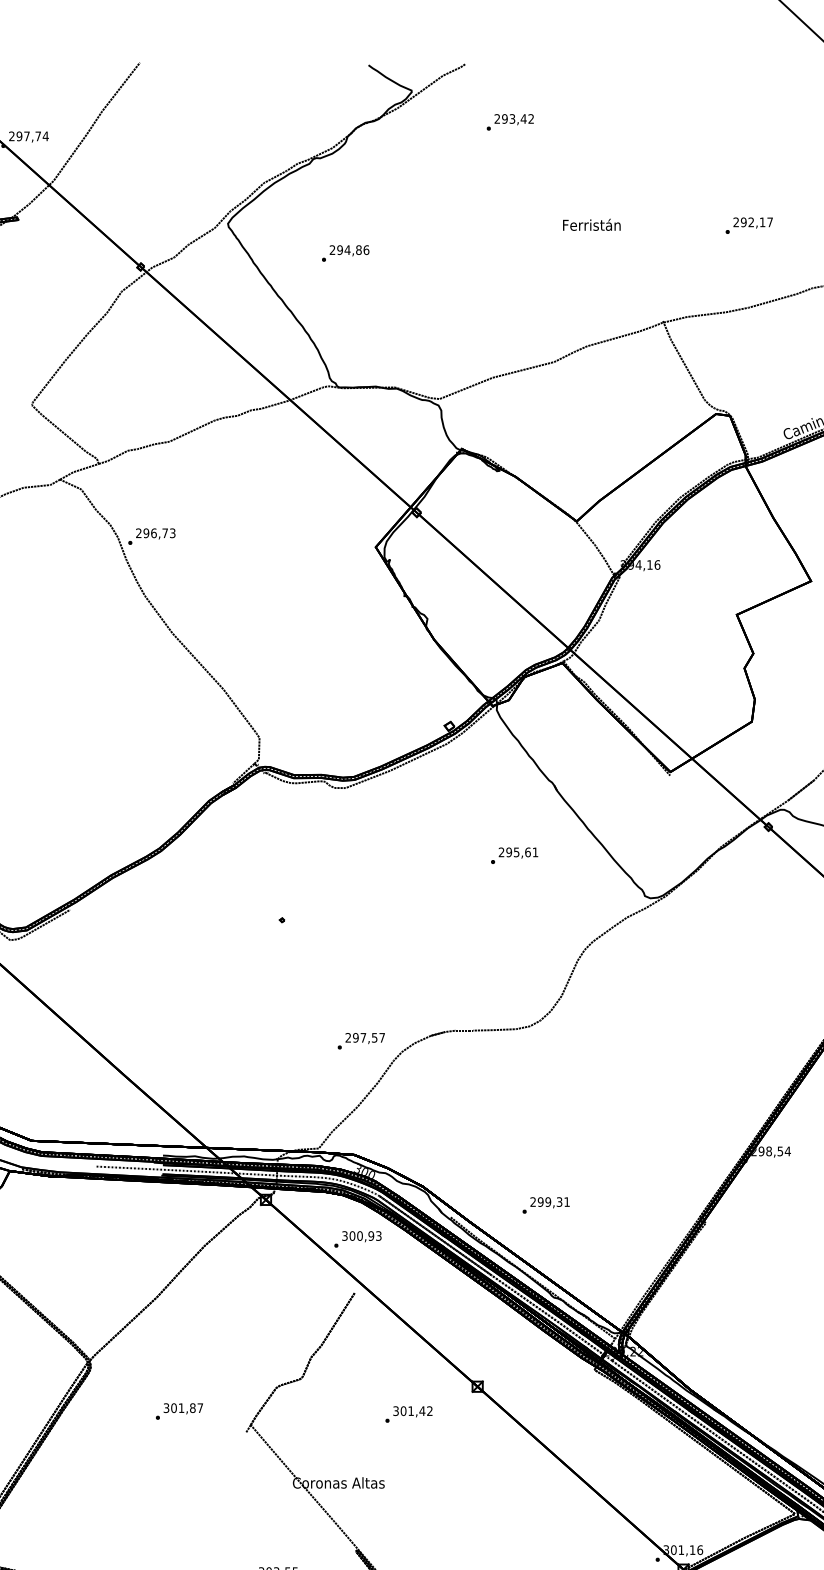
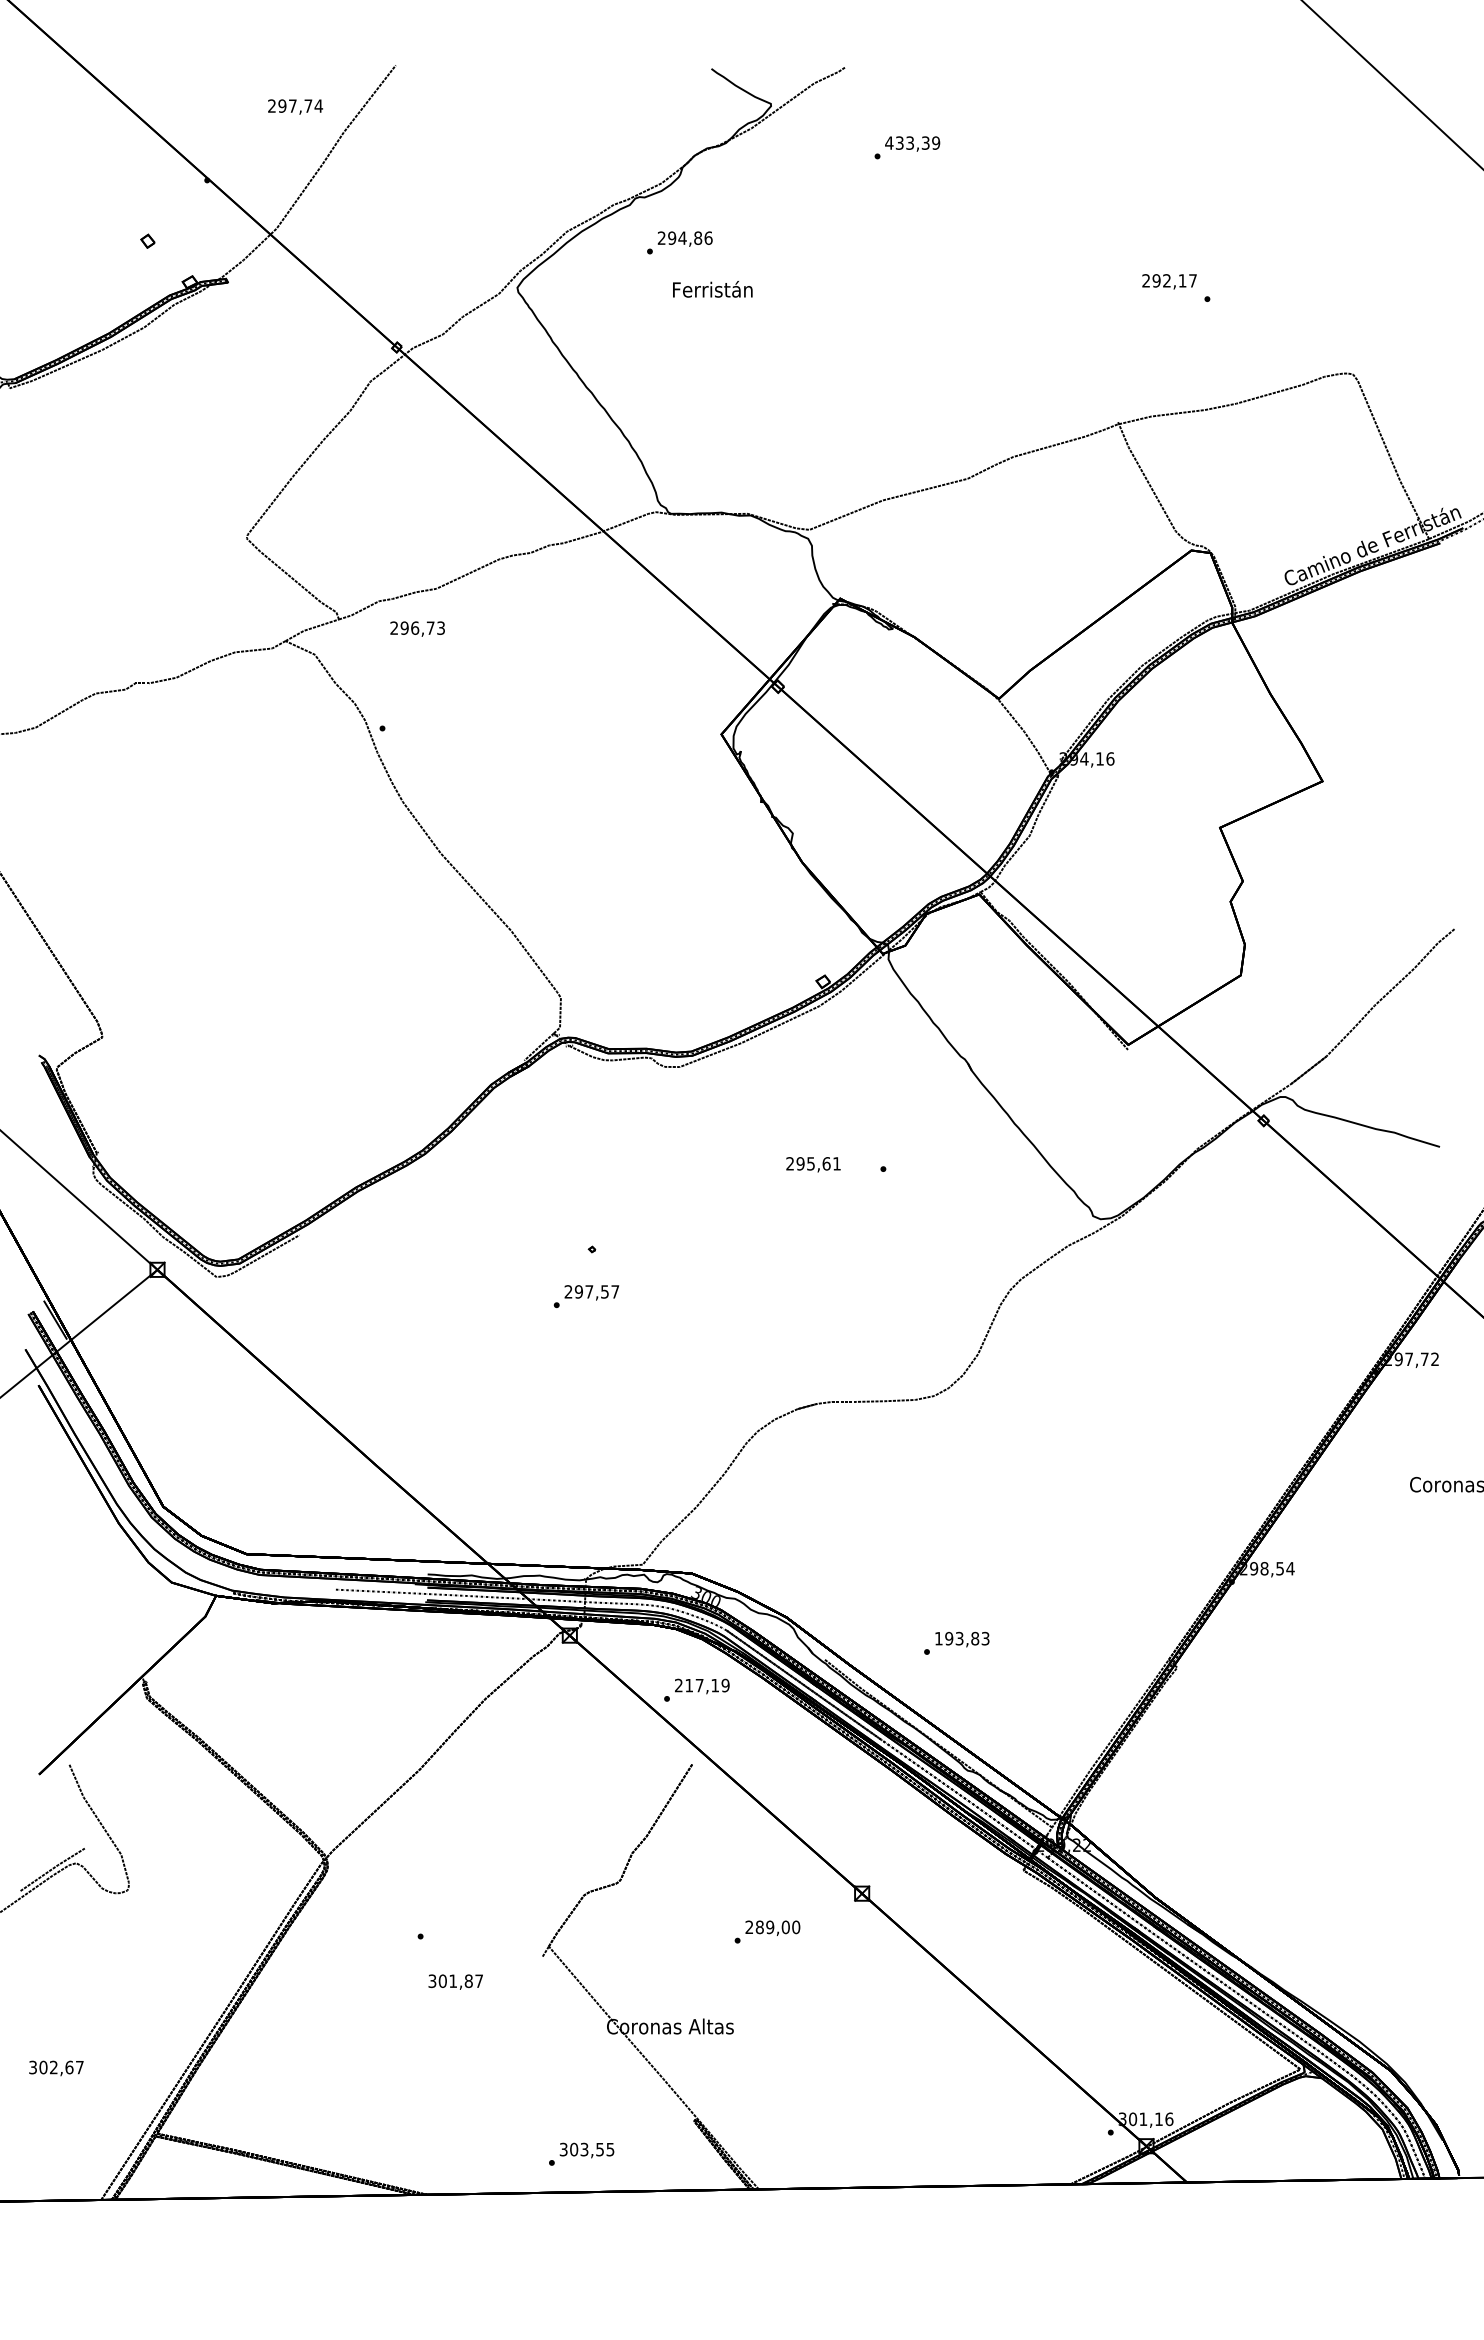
text: (514, 118) -> (912, 142), 293,42 -> 433,39
text: (28, 136) -> (295, 106), moved
text: (753, 222) -> (1169, 281), moved
text: (591, 225) -> (712, 289), moved
text: (345, 253) -> (679, 242), moved
text: (155, 533) -> (417, 628), moved
text: (518, 852) -> (813, 1164), moved
text: (361, 1041) -> (586, 1296), moved
text: (549, 1201) -> (961, 1638), 299,31 -> 193,83
text: (362, 1235) -> (702, 1685), 300,93 -> 217,19
text: (183, 1408) -> (455, 1981), moved
text: (412, 1411) -> (772, 1927), 301,42 -> 289,00

